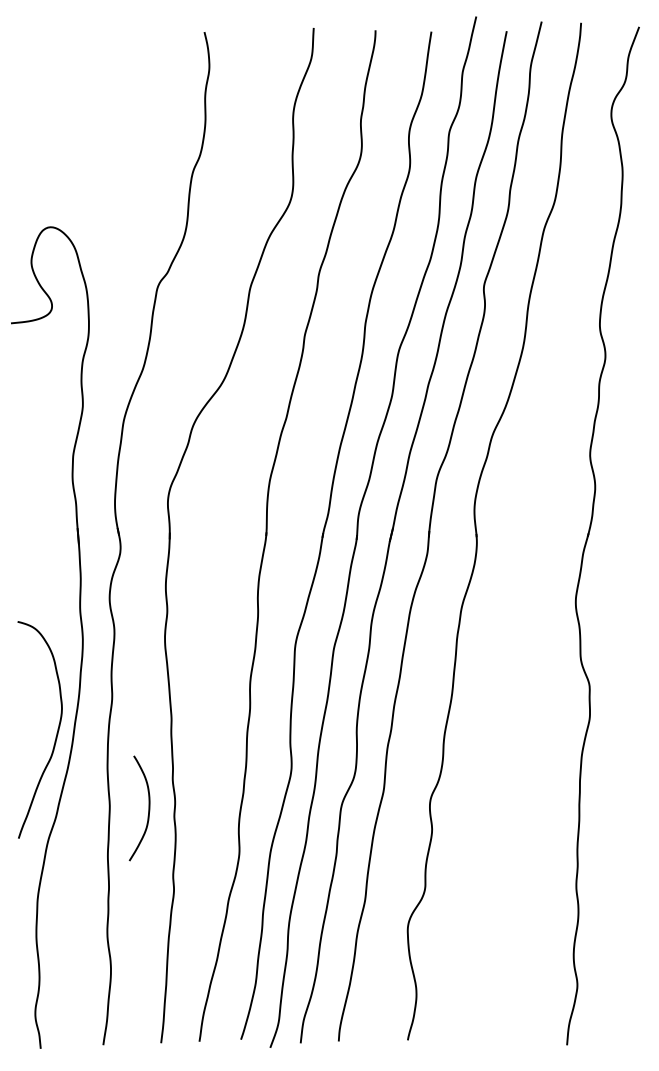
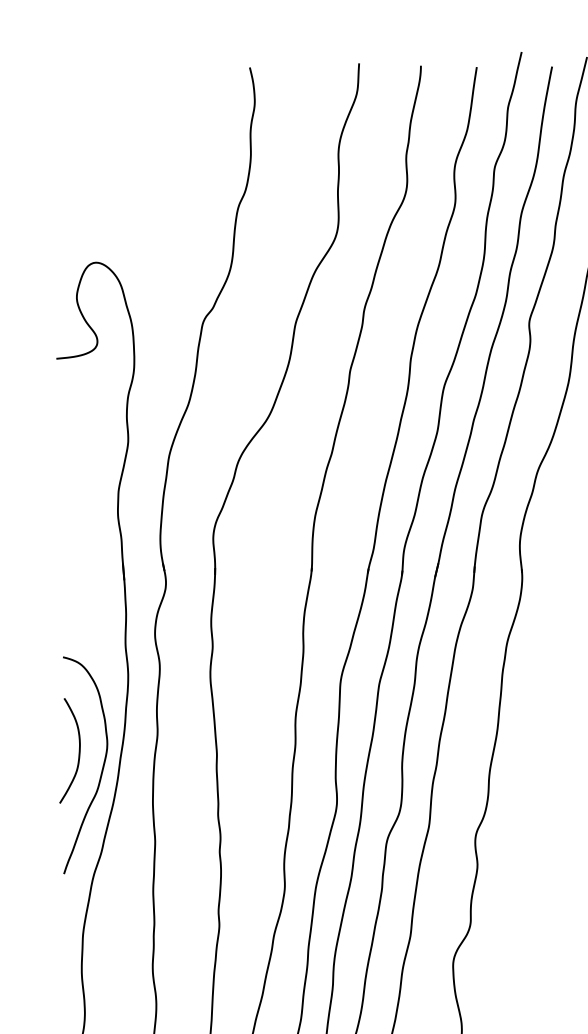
curve: (148, 808) -> (78, 750), moved

